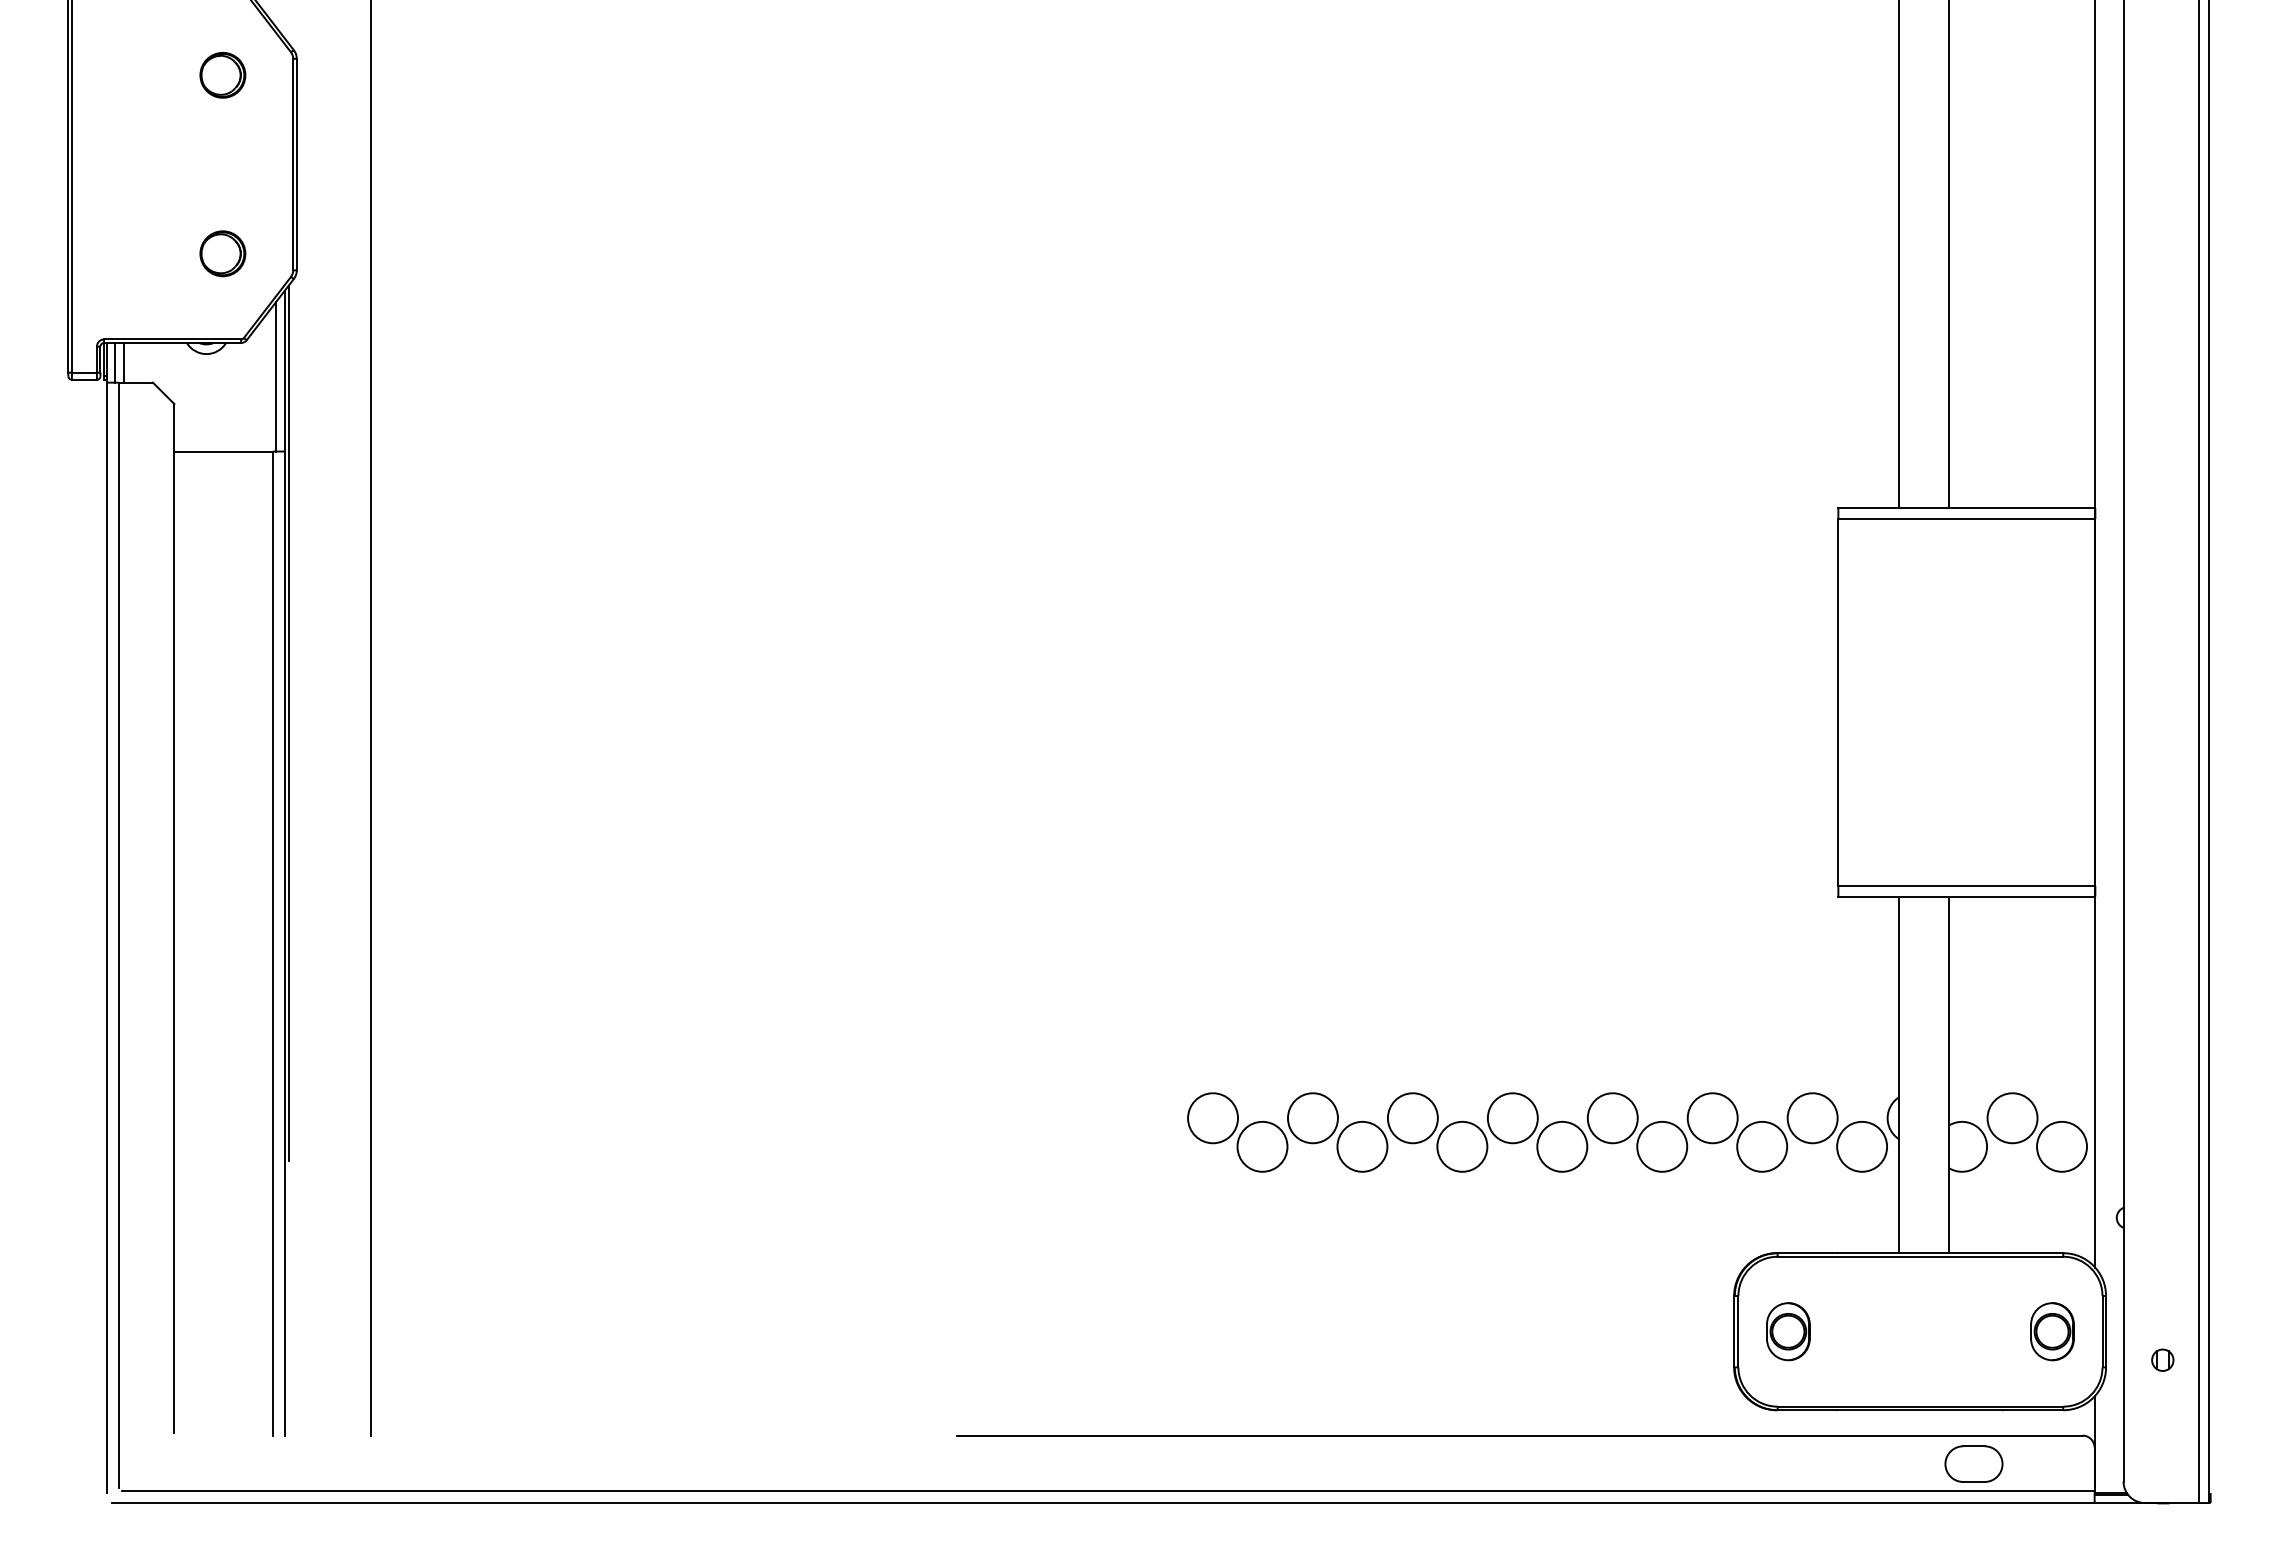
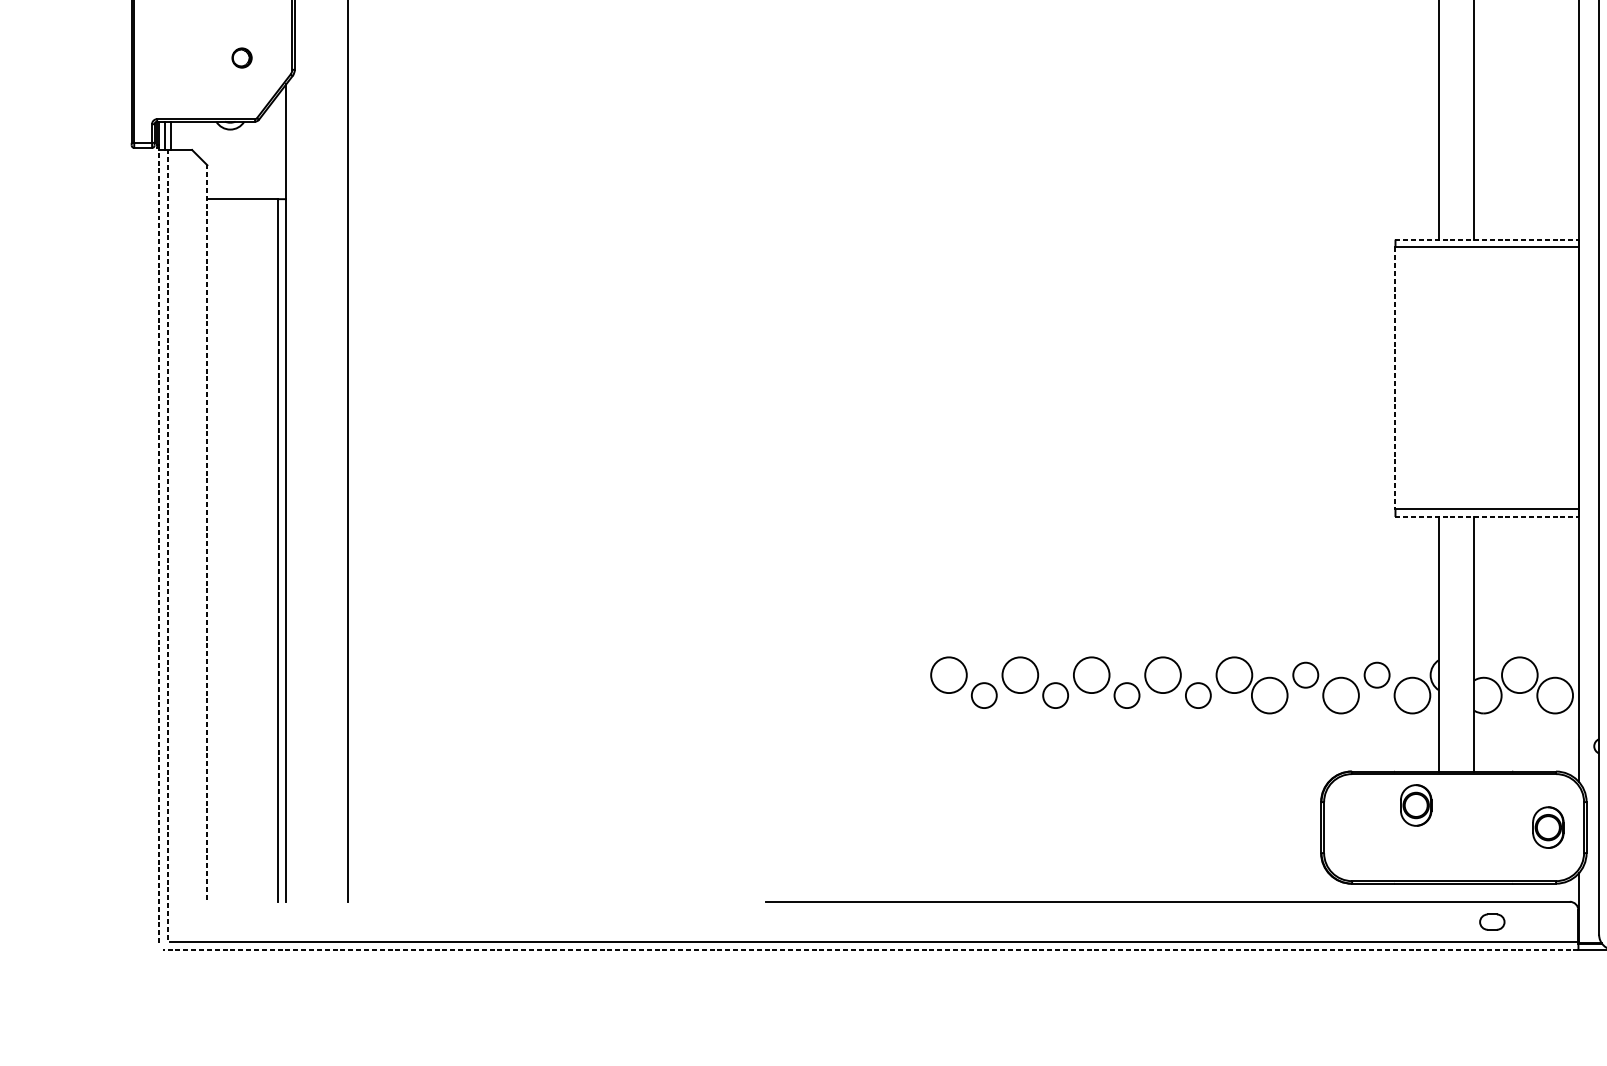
part: (222, 253) -> (241, 57), size x0.6
line: (276, 376) -> (280, 145), removed
line: (1967, 508) -> (1487, 239), solid -> dashed
line: (1838, 702) -> (1395, 378), solid -> dashed
line: (288, 723) -> (288, 393), removed
line: (1967, 896) -> (1487, 516), solid -> dashed
line: (174, 917) -> (207, 531), solid -> dashed
line: (118, 935) -> (167, 544), solid -> dashed
line: (106, 937) -> (158, 546), solid -> dashed
circle: (1712, 1118) -> (1305, 675), size x0.7
circle: (1812, 1118) -> (1377, 675), size x0.7
circle: (1262, 1146) -> (984, 695), size x0.7
circle: (1362, 1146) -> (1055, 695), size x0.7
circle: (1462, 1146) -> (1127, 695), size x0.7
circle: (1562, 1146) -> (1198, 695), size x0.7
part: (1788, 1331) -> (1416, 805), moved
part: (1973, 1463) -> (1491, 921), size x0.6
line: (1103, 1503) -> (870, 950), solid -> dashed

